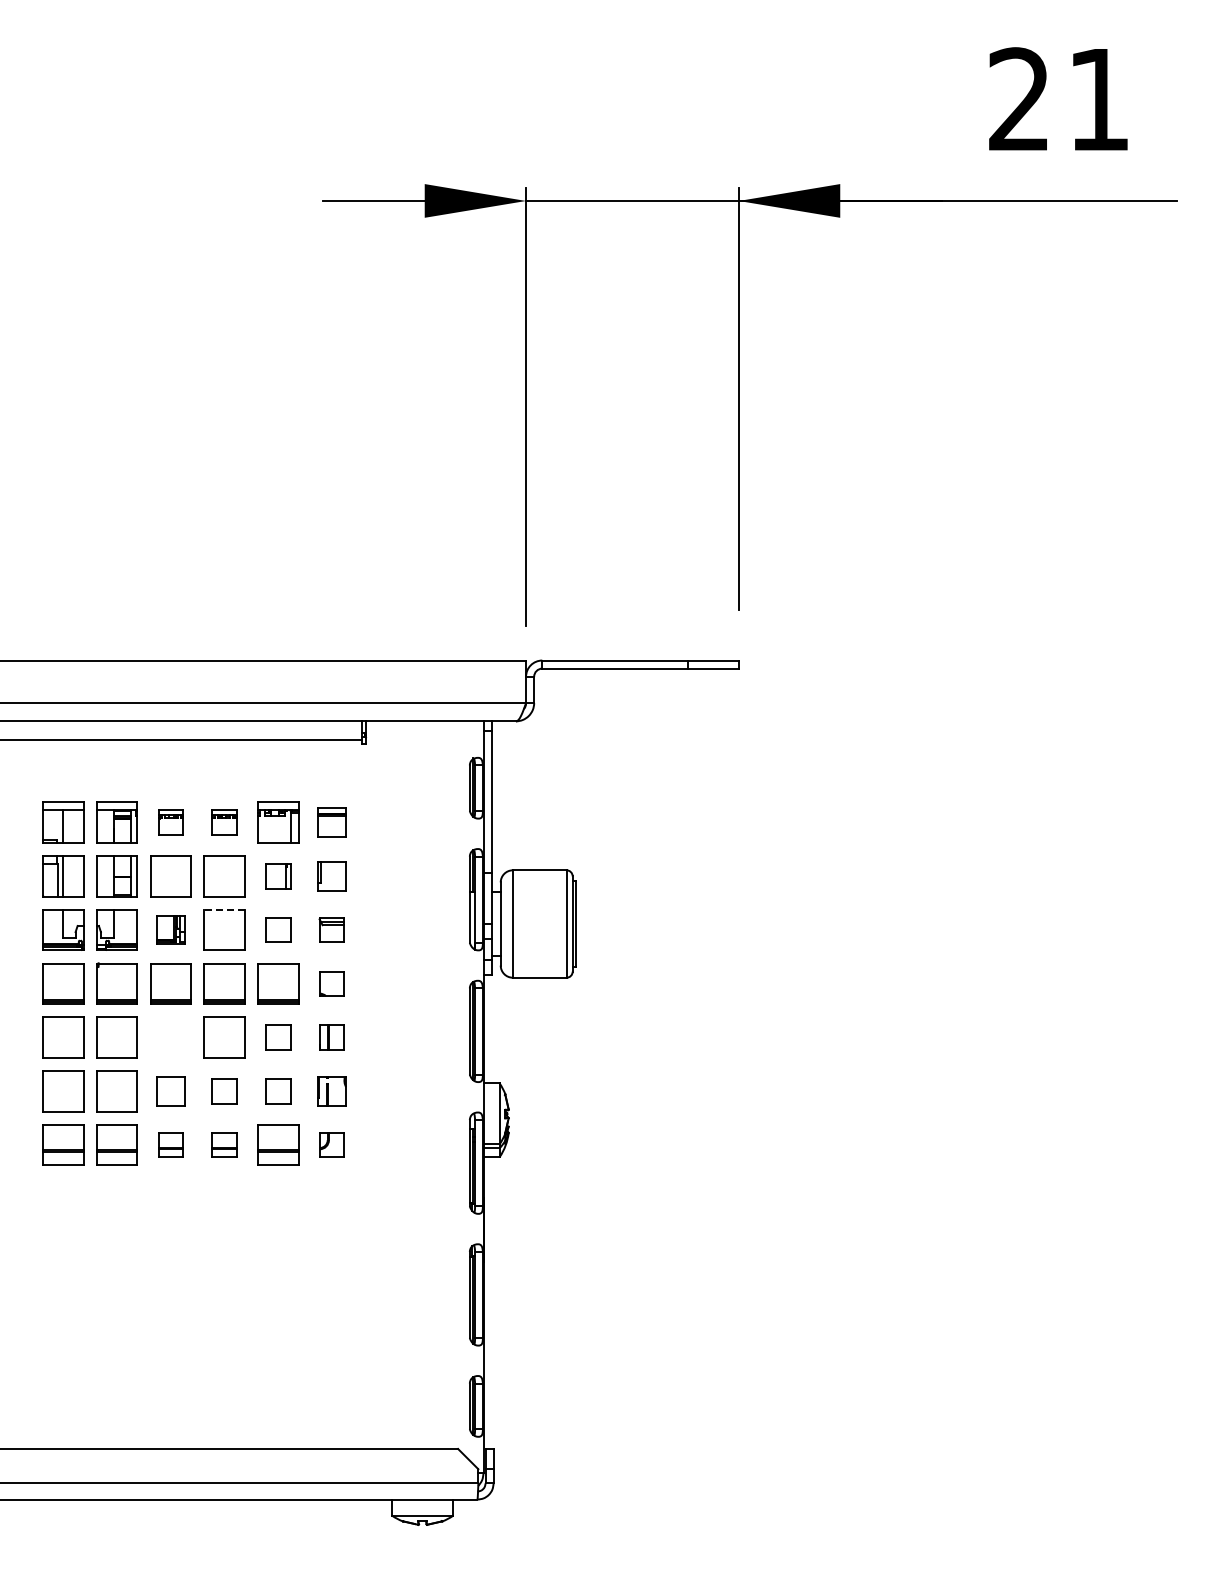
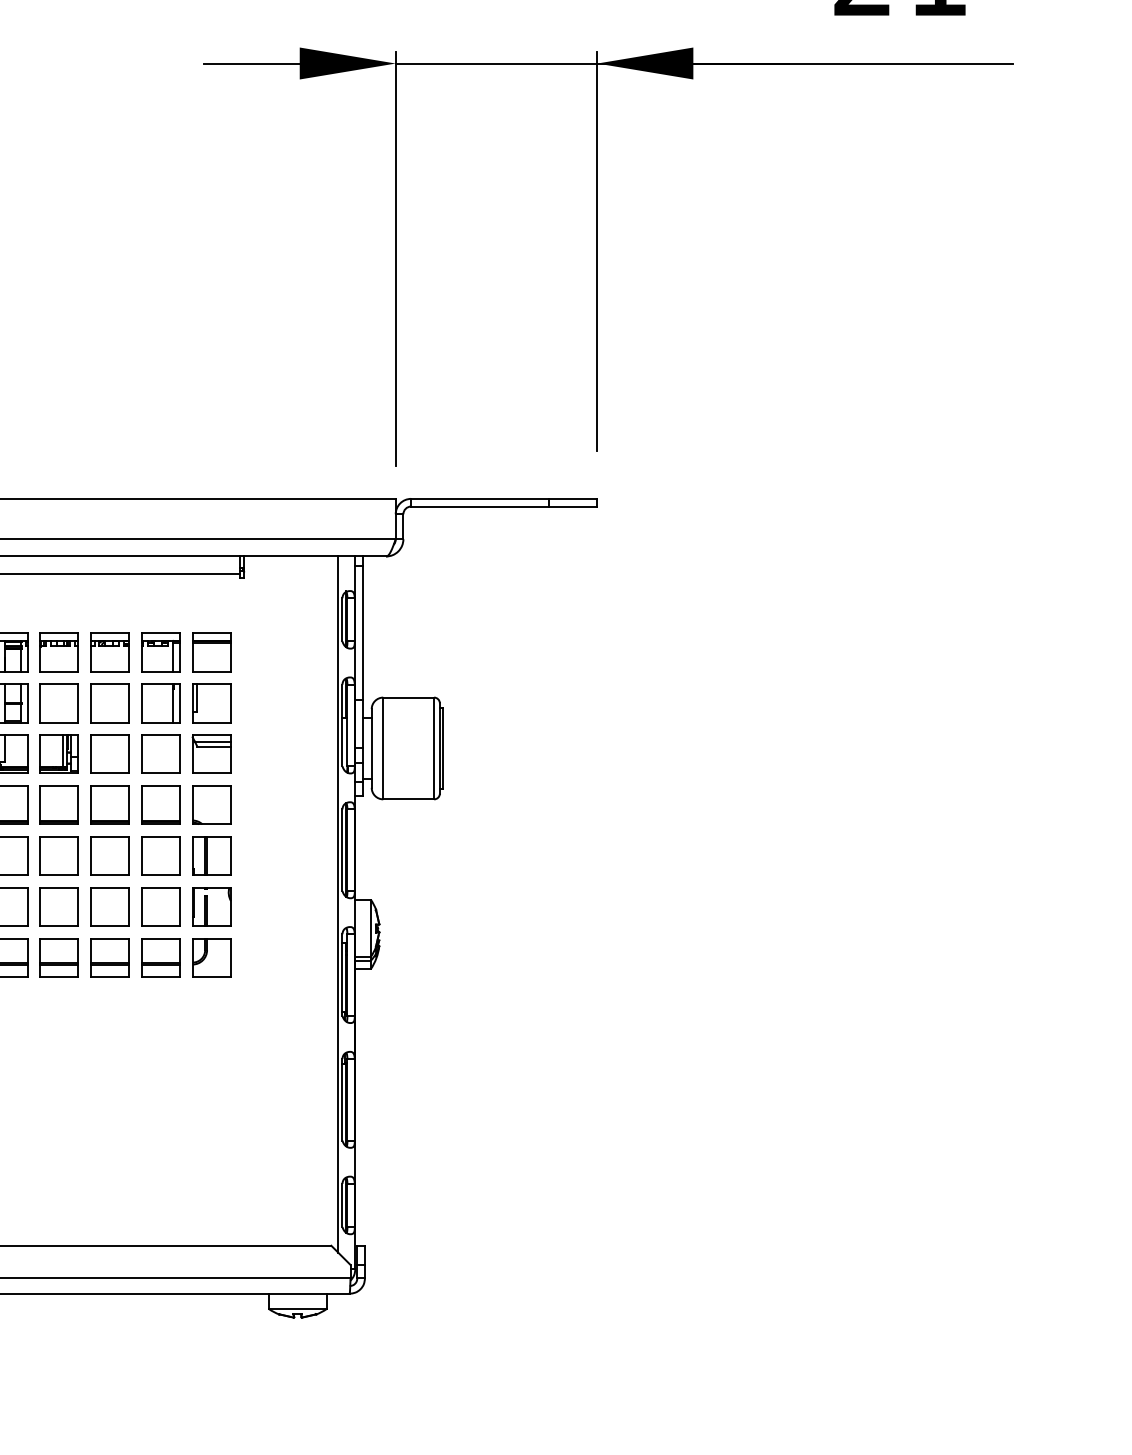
part: (170, 822) -> (58, 652), size x1.67
part: (224, 822) -> (110, 652), size x1.67
part: (331, 822) -> (211, 652), size x1.43
part: (278, 876) -> (161, 703), size x1.67
part: (331, 876) -> (211, 703), size x1.43
line: (224, 909) -> (110, 734), dashed -> solid
part: (170, 929) -> (58, 753), size x1.43
part: (278, 929) -> (161, 753), size x1.67
part: (331, 929) -> (211, 753), size x1.67
part: (331, 983) -> (211, 804), size x1.67
part: (170, 1037) -> (58, 855), added
part: (278, 1037) -> (161, 855), size x1.67
part: (331, 1037) -> (211, 855), size x1.67
line: (465, 1088) -> (338, 904), added
part: (170, 1091) -> (58, 907), size x1.43
part: (224, 1091) -> (110, 907), size x1.67
part: (278, 1091) -> (161, 907), size x1.67
part: (331, 1091) -> (211, 907), size x1.43
part: (170, 1144) -> (58, 957), size x1.67
part: (224, 1144) -> (110, 957), size x1.67
part: (331, 1144) -> (211, 957), size x1.67

